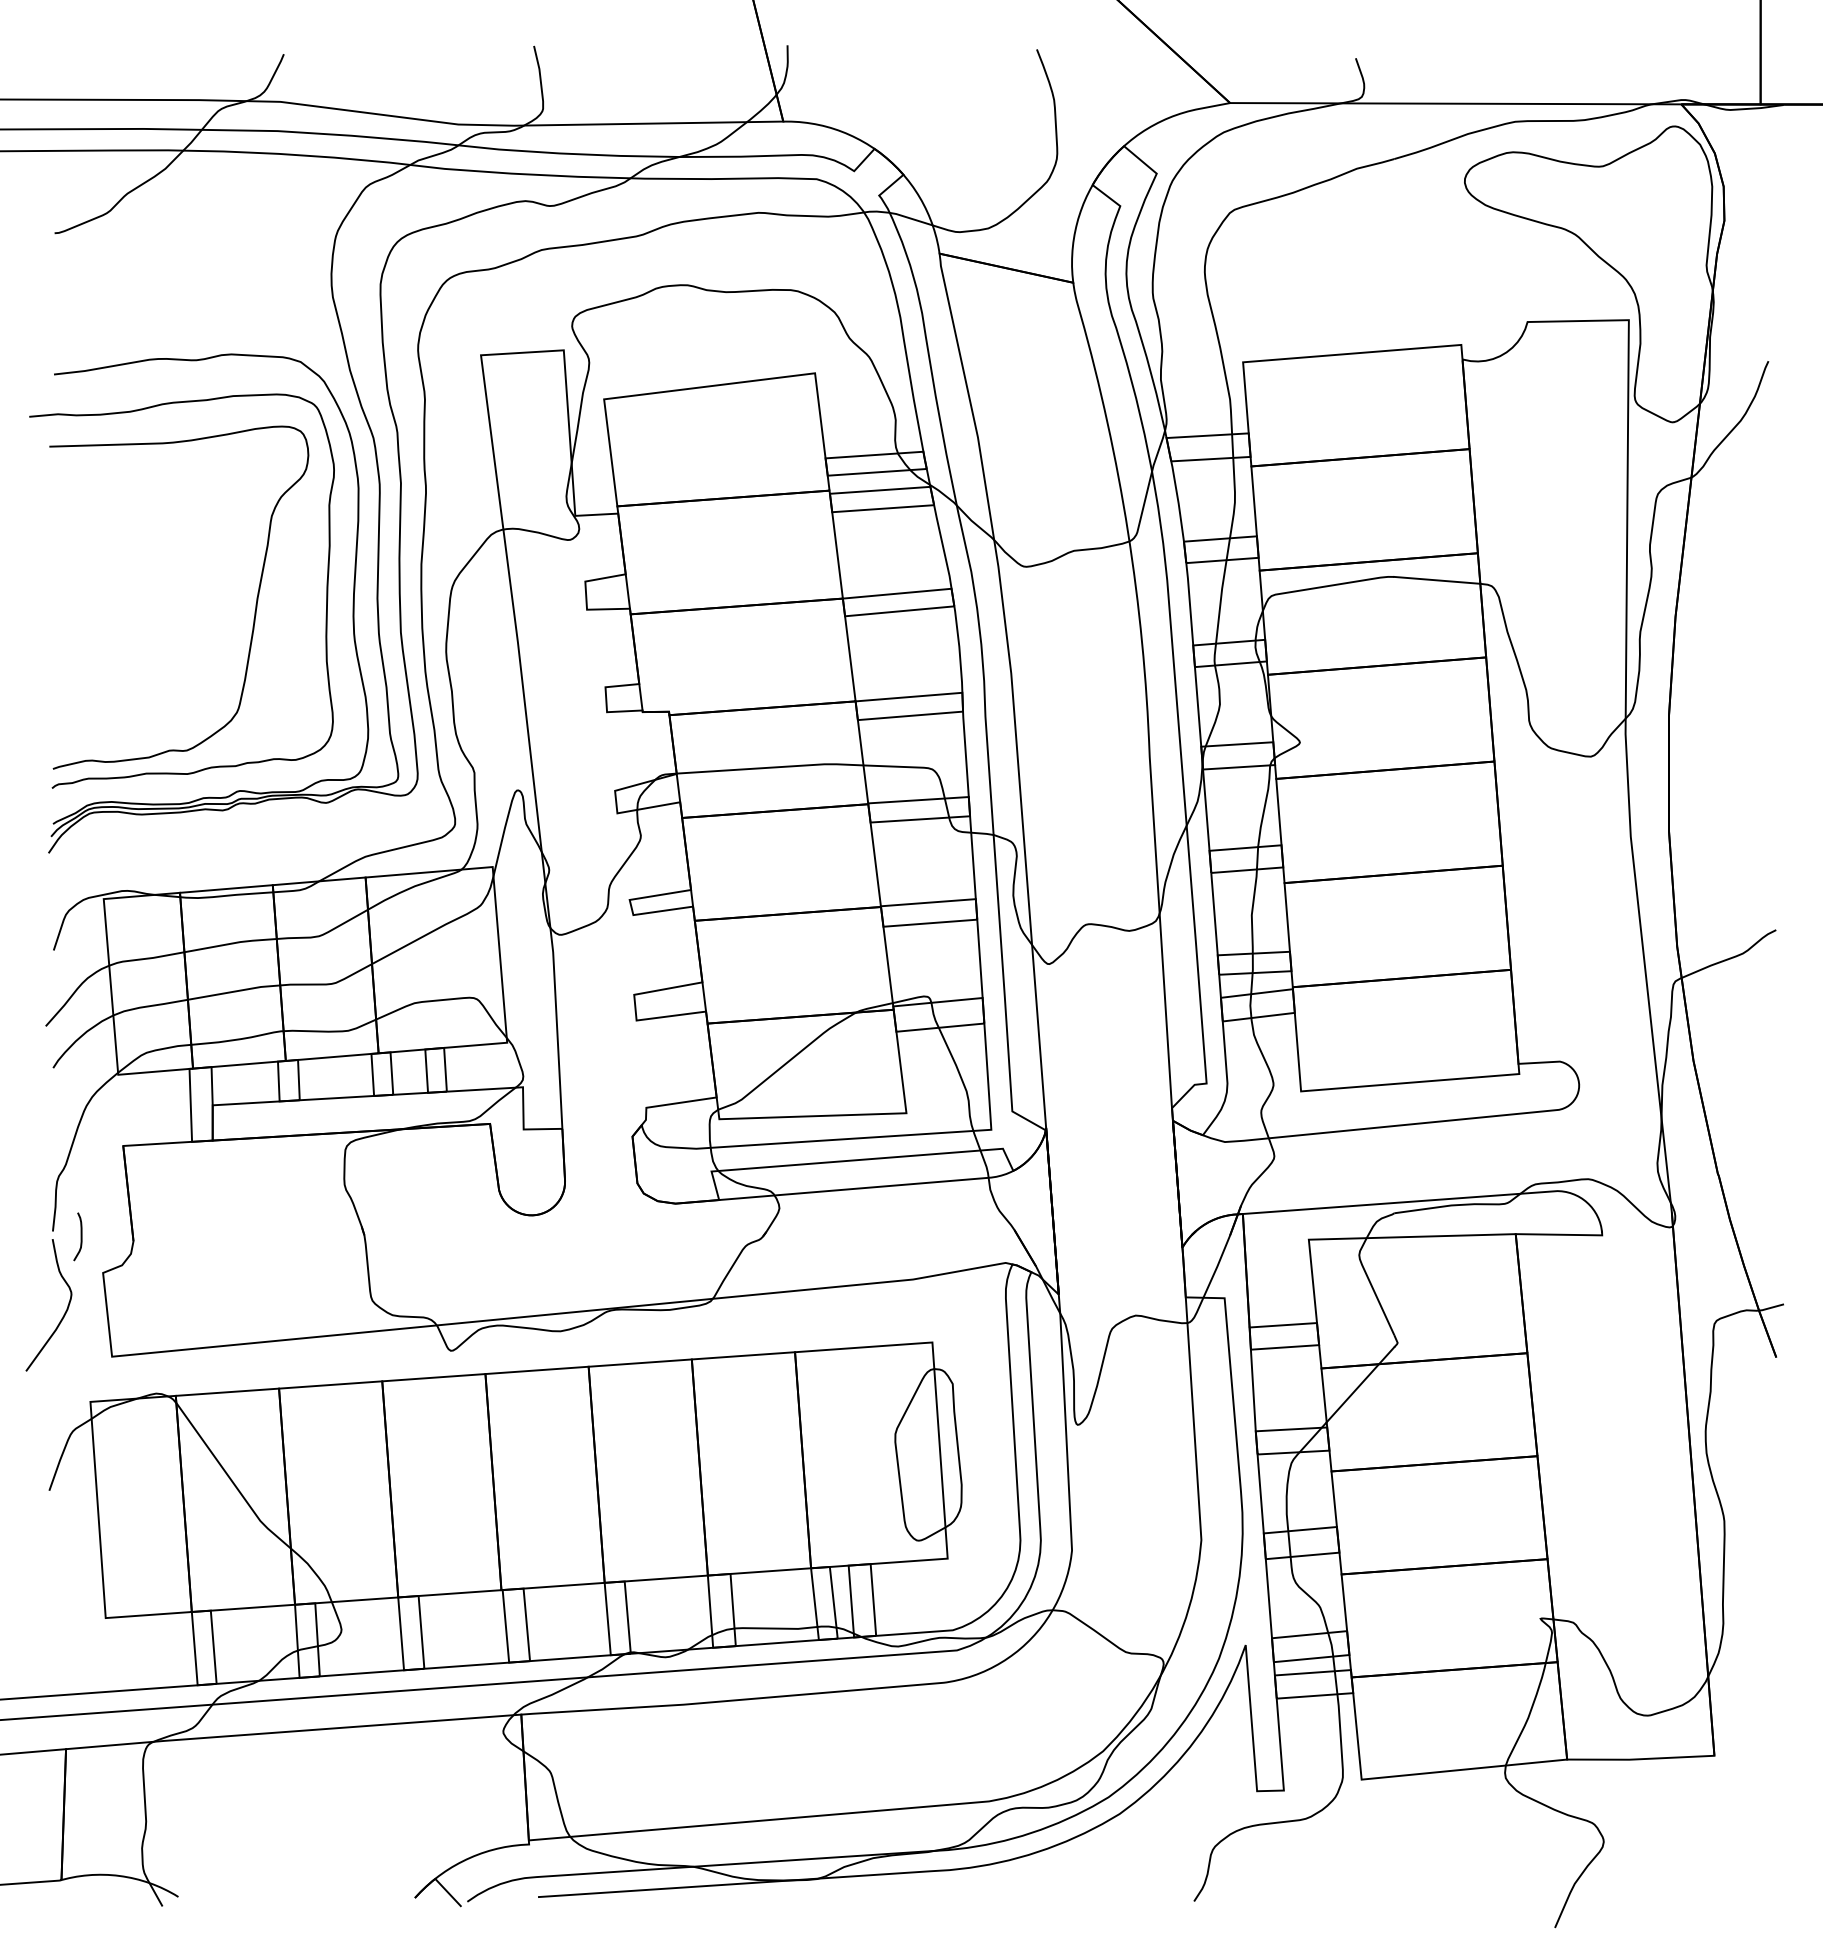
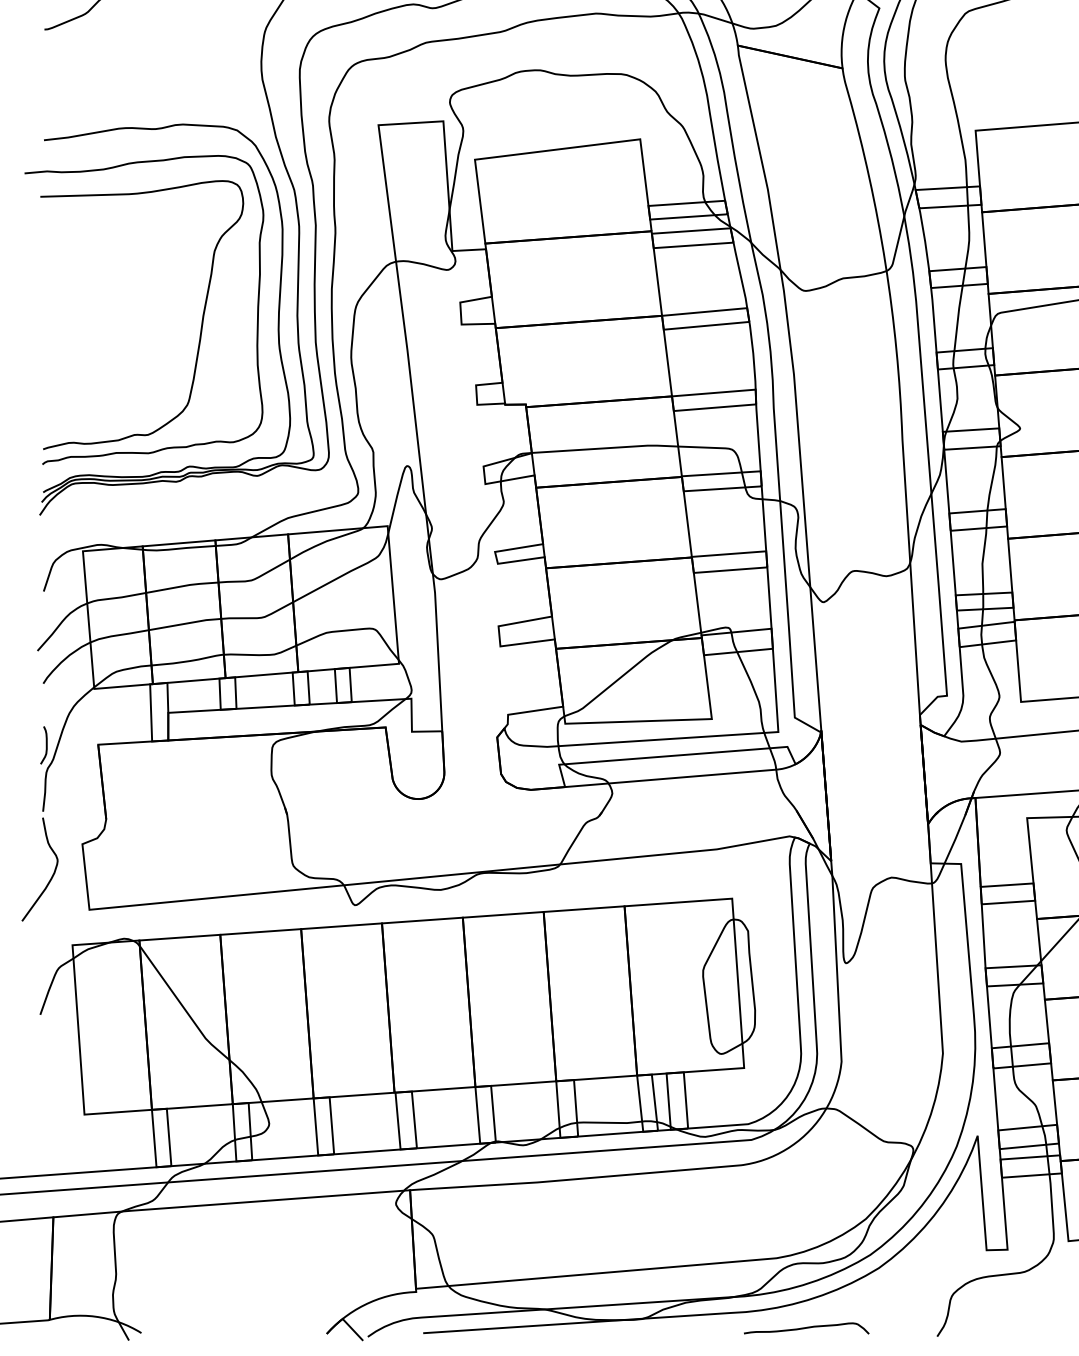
curve: (80, 1236) -> (45, 745), moved
curve: (1027, 1890) -> (806, 1328), added

